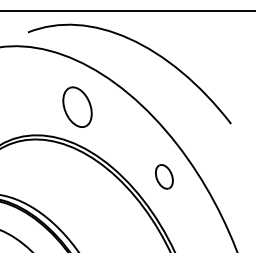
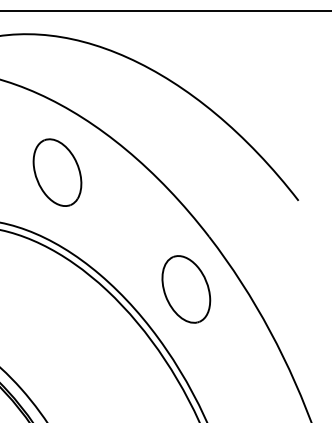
part: (77, 106) -> (57, 171), moved
part: (164, 176) -> (186, 288), size x1.67

